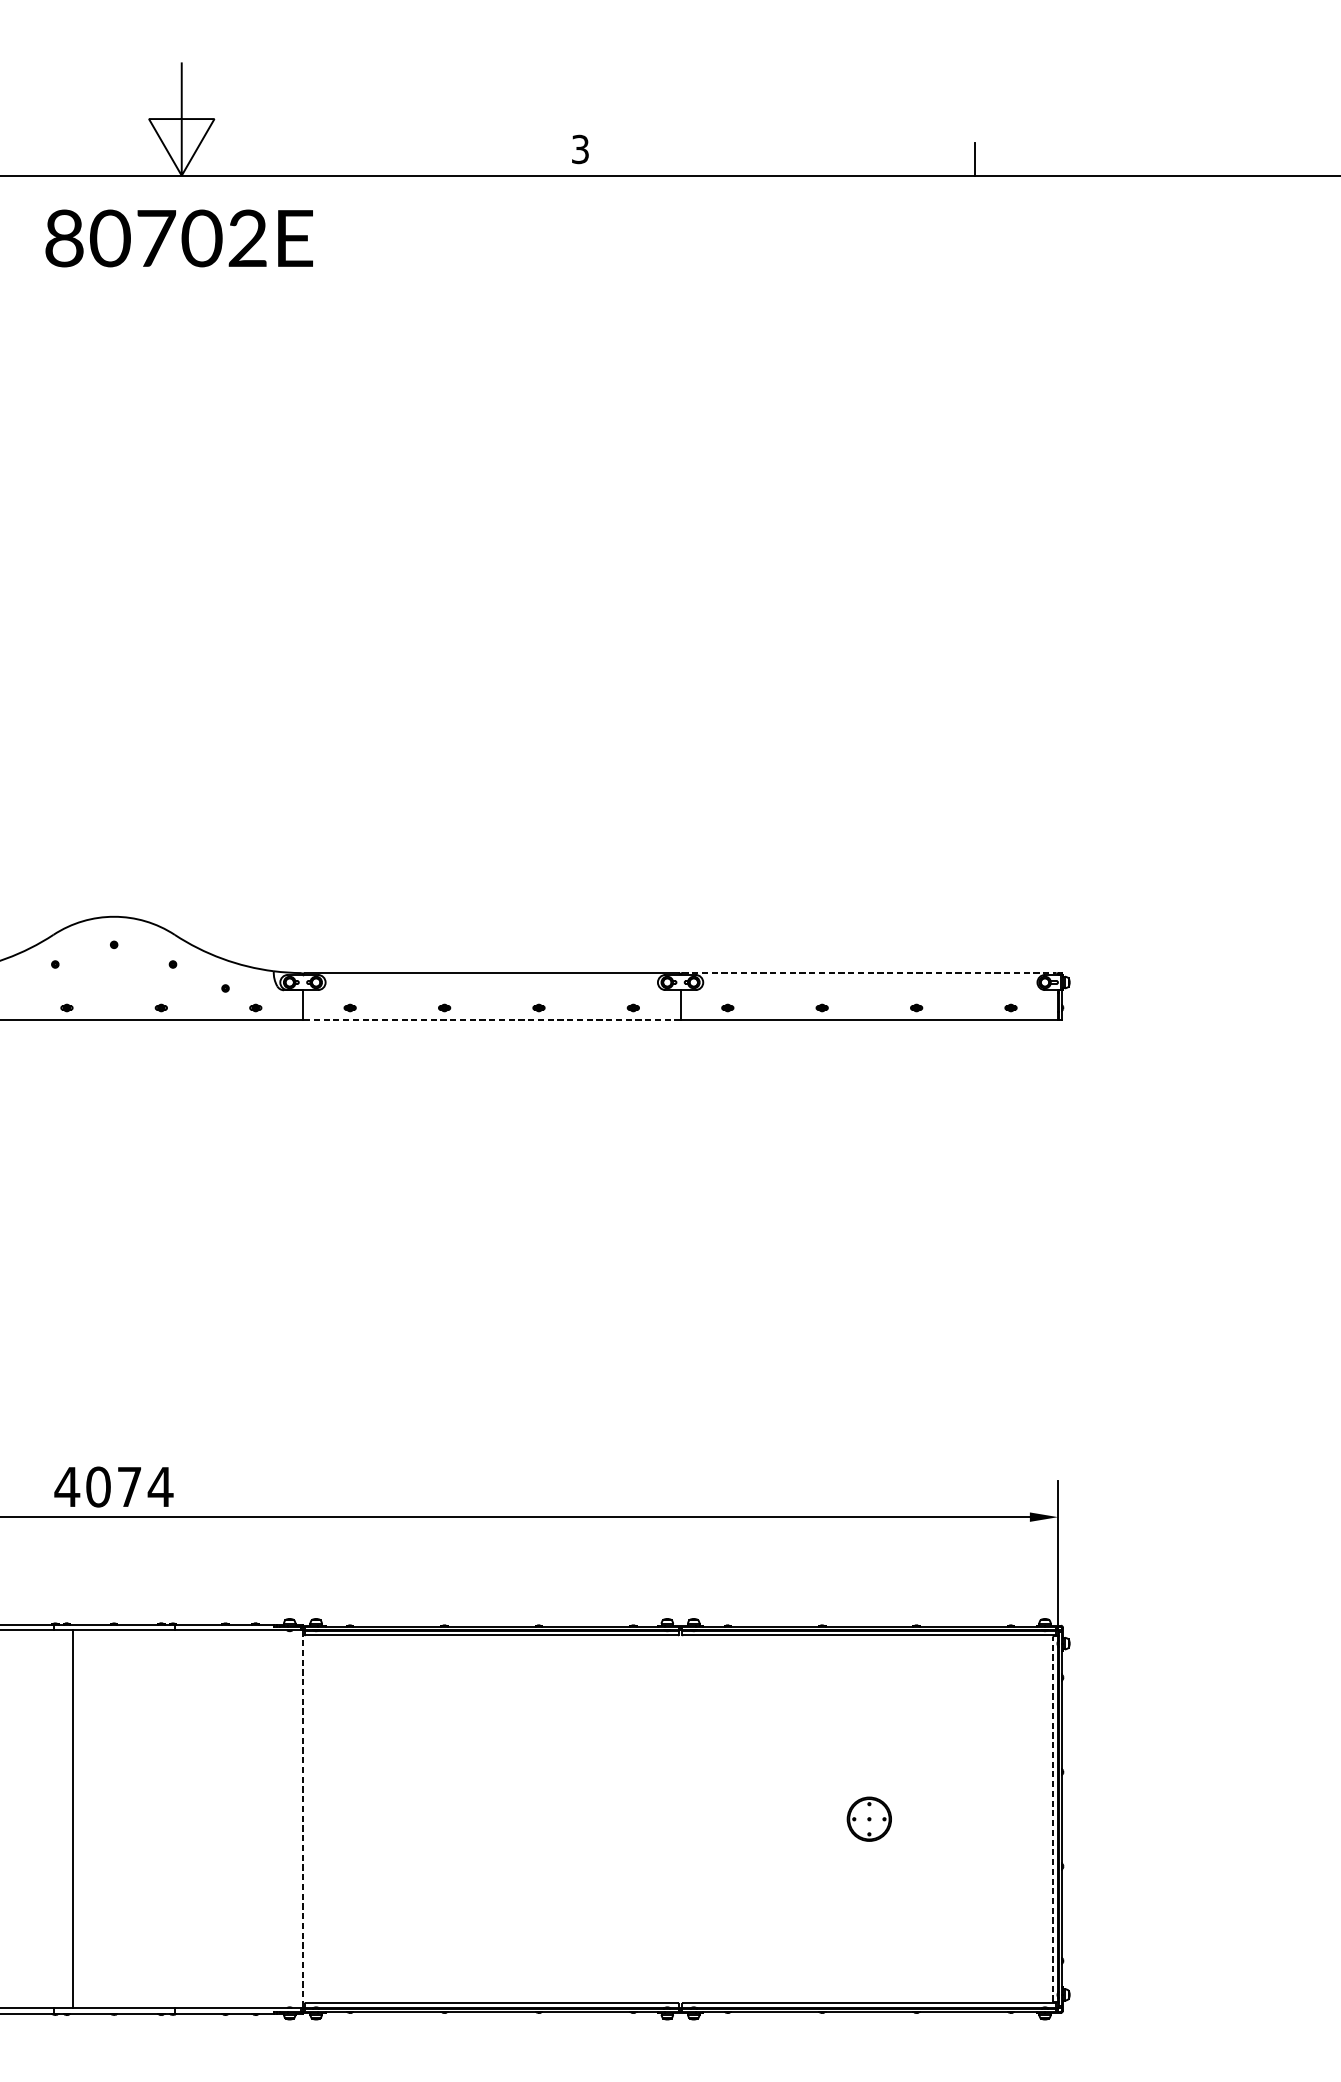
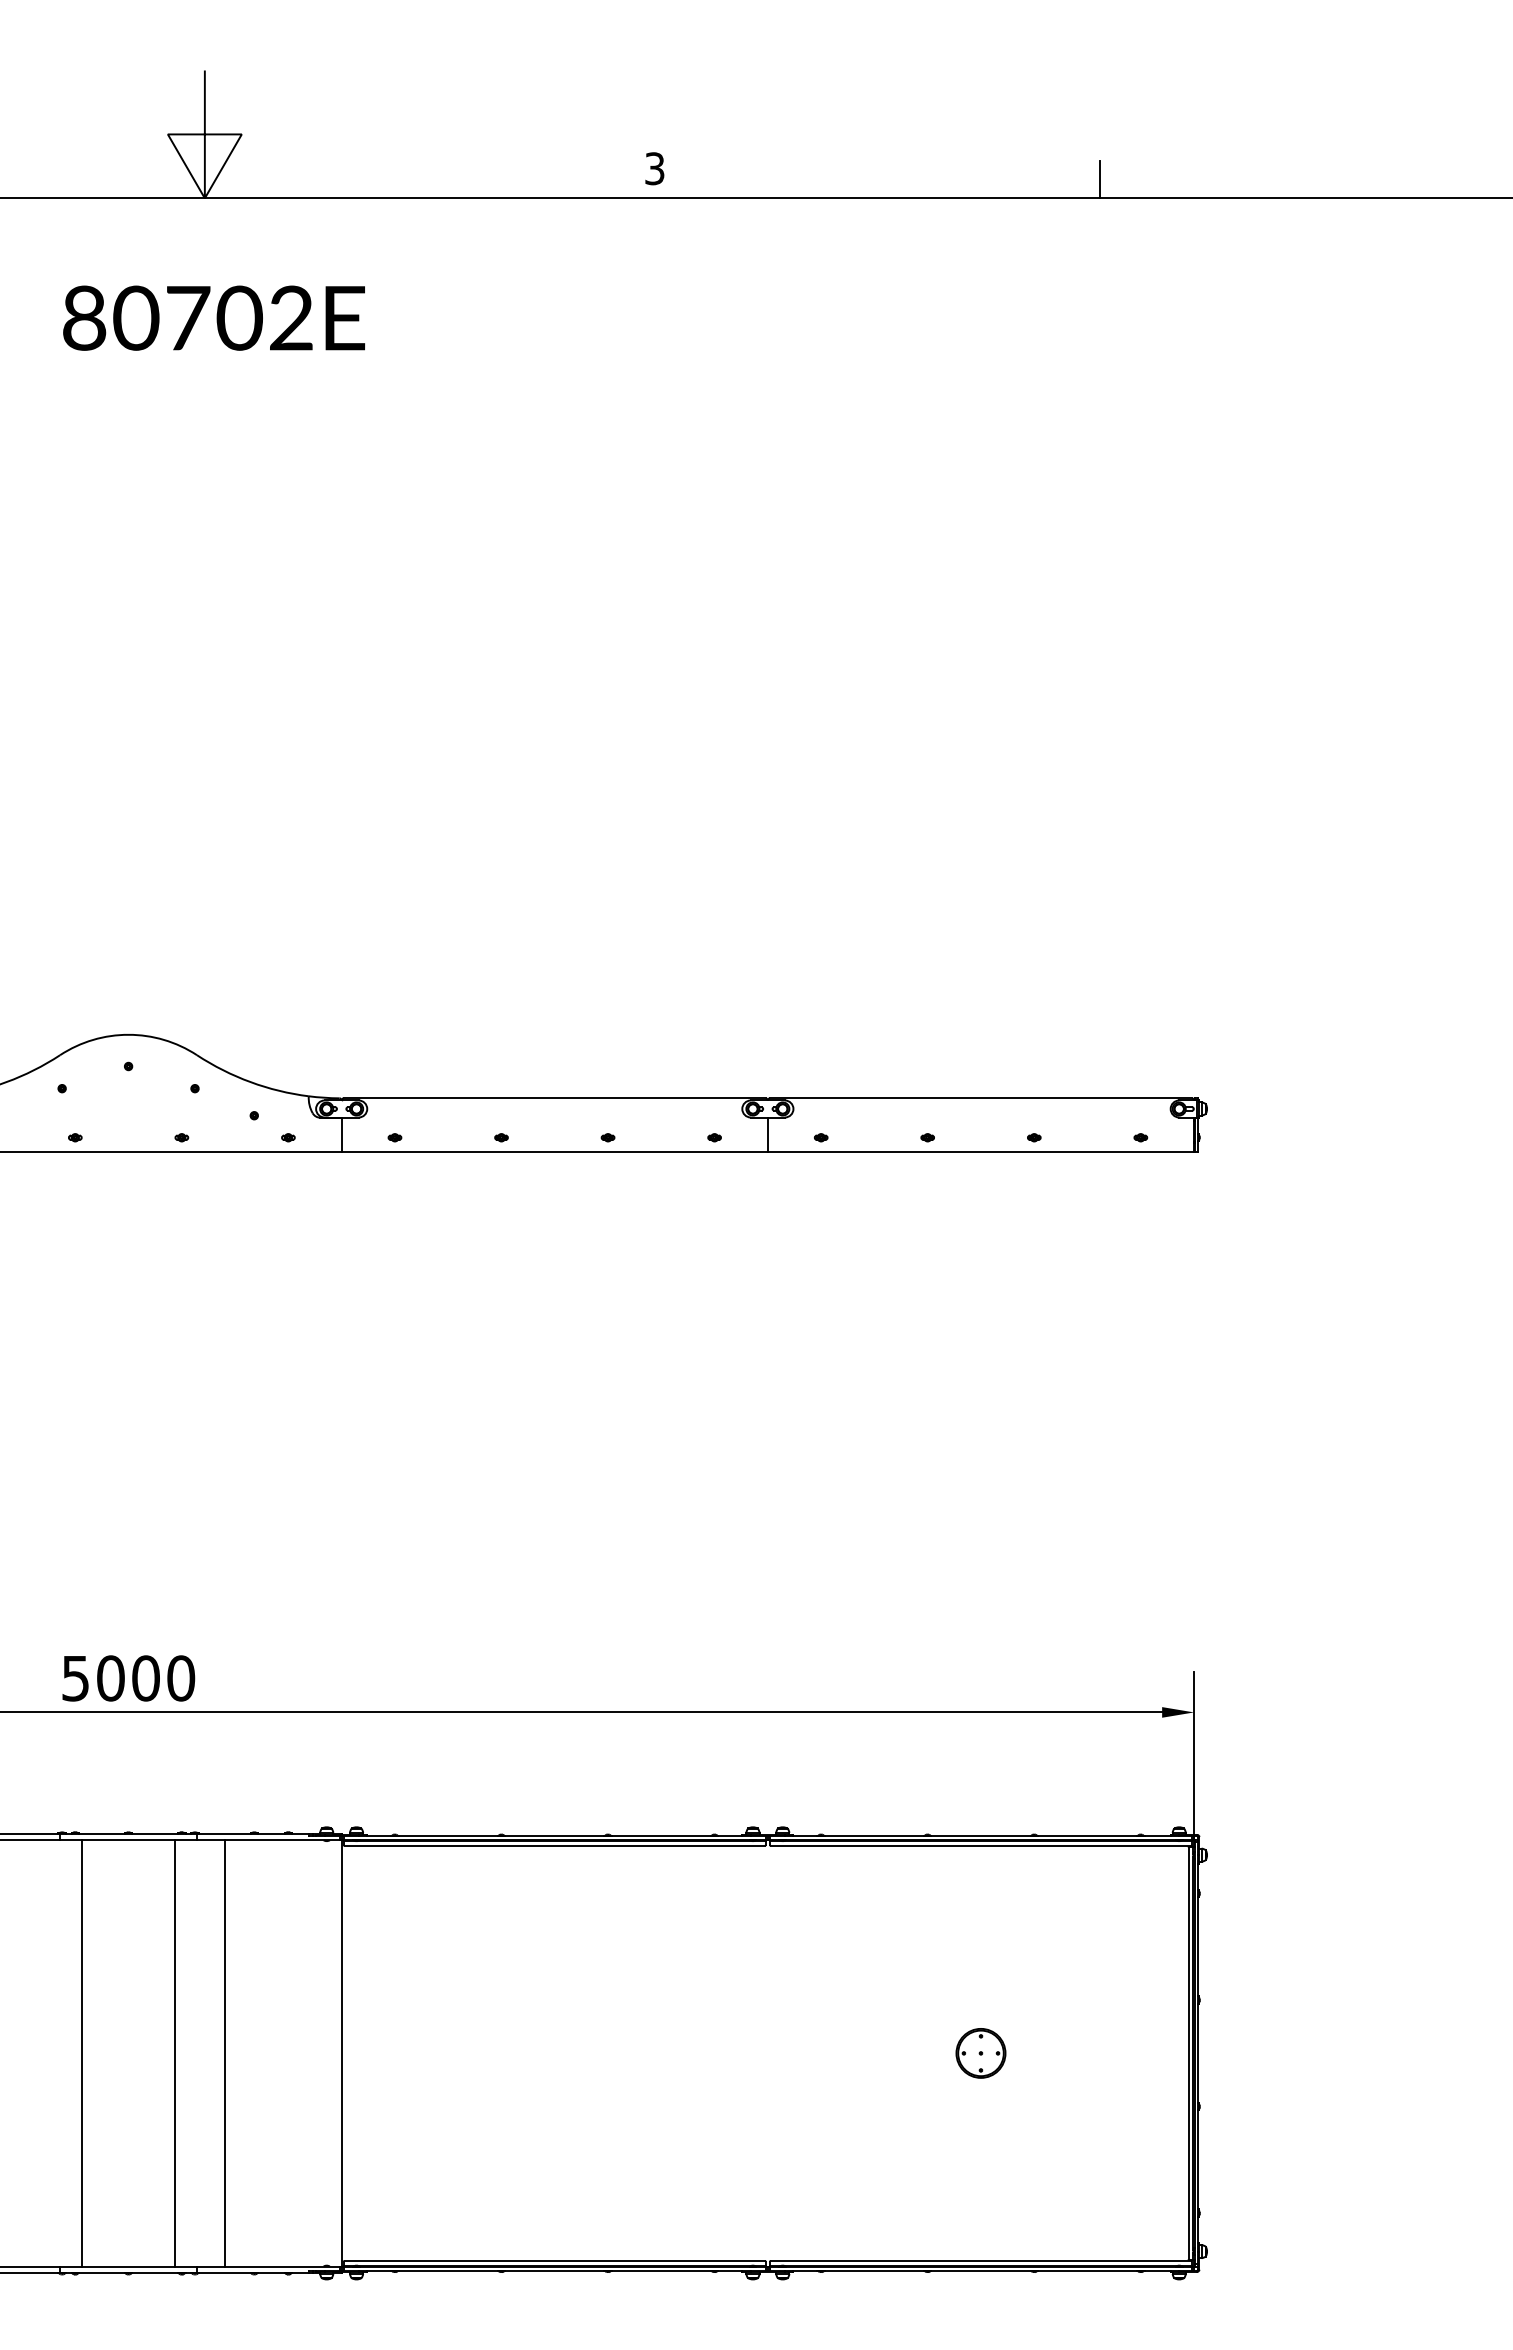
text: (178, 237) -> (213, 317), moved
line: (868, 973) -> (980, 1098), dashed -> solid
line: (491, 1020) -> (554, 1151), dashed -> solid
text: (114, 1487) -> (128, 1678), 4074 -> 5000
line: (155, 1819) -> (175, 2053), added
line: (199, 1819) -> (224, 2053), added
line: (302, 1819) -> (341, 2053), dashed -> solid
line: (1053, 1819) -> (1188, 2053), dashed -> solid

